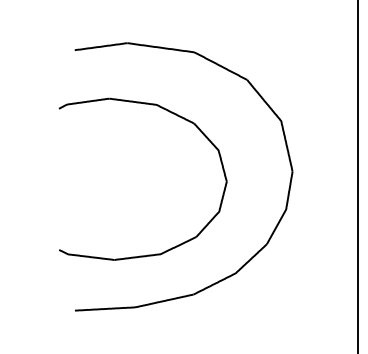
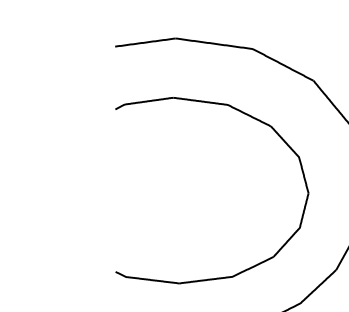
part: (173, 114) -> (247, 115), moved

